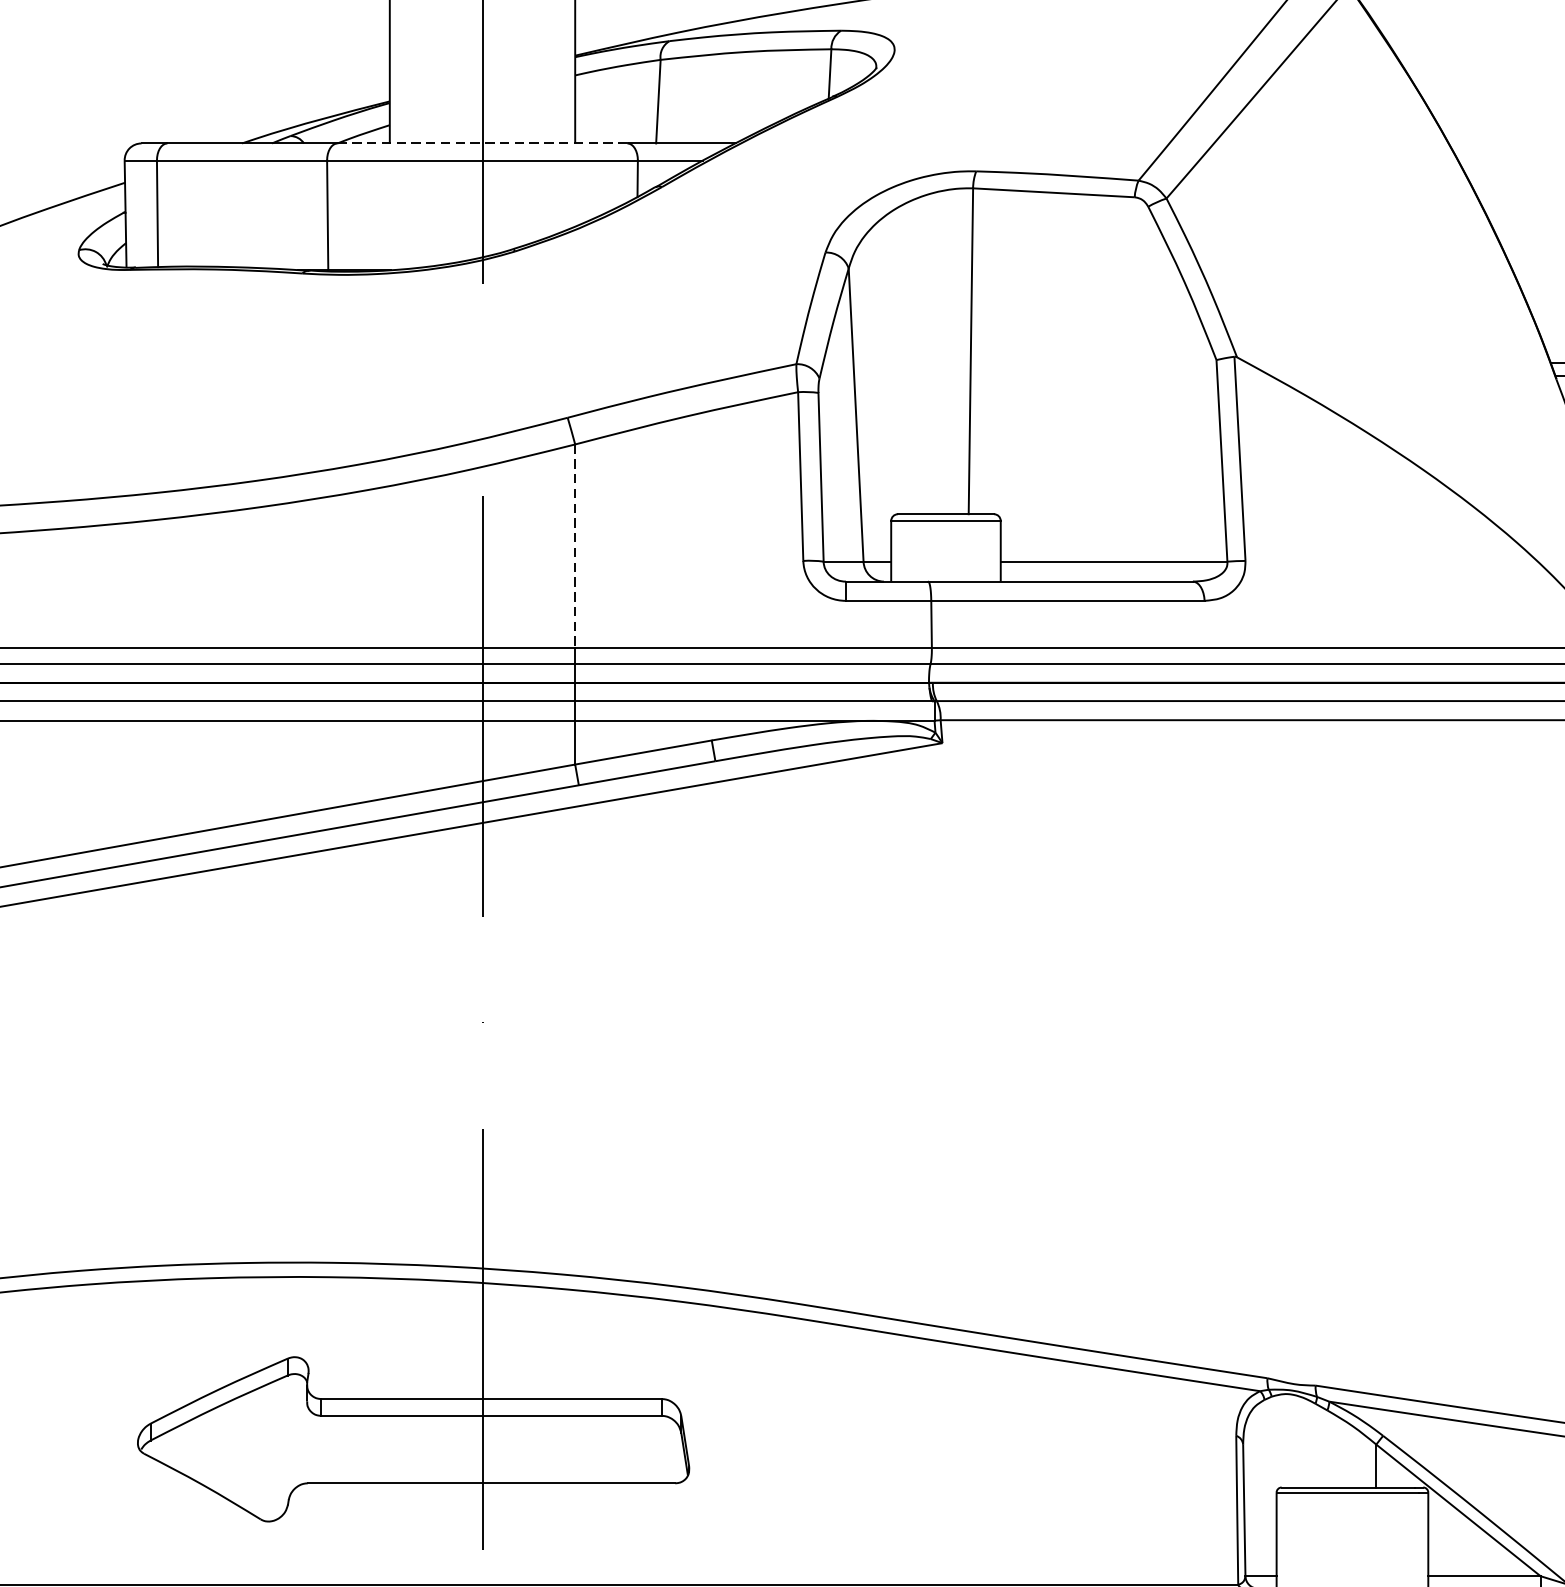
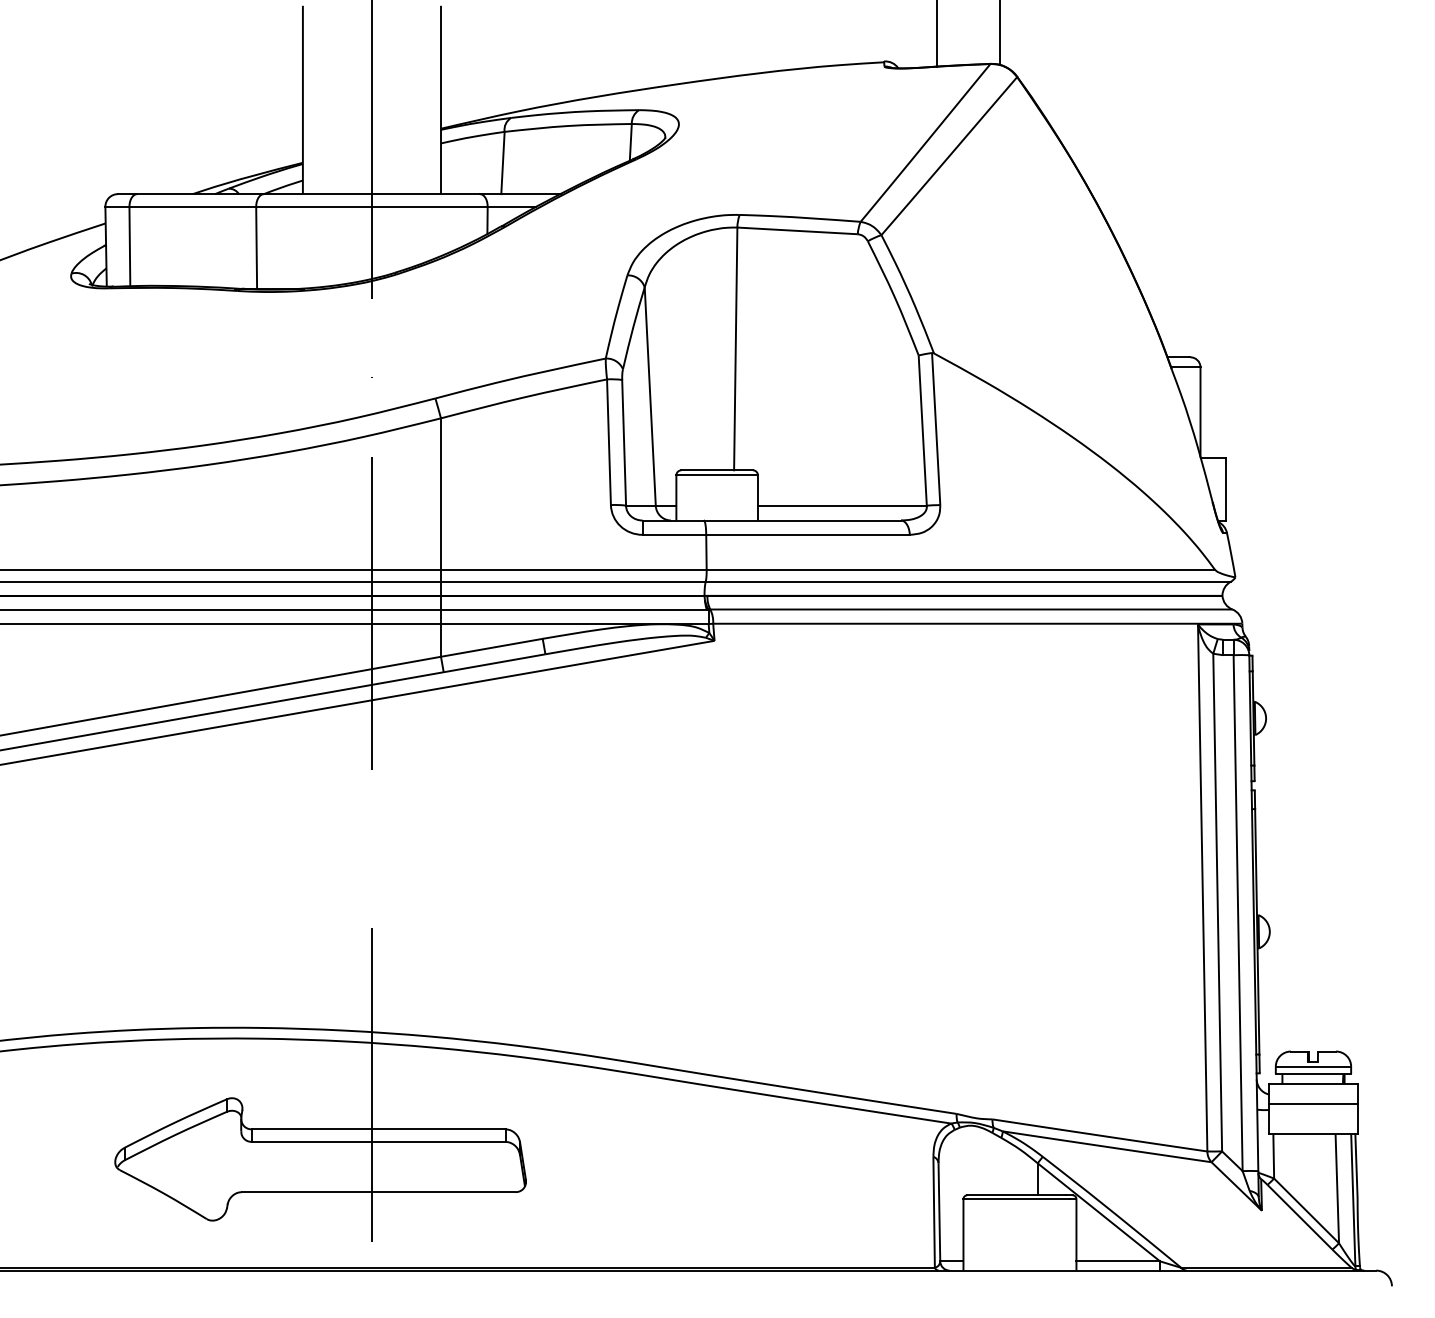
line: (483, 143) -> (372, 194), dashed -> solid
line: (575, 546) -> (441, 494), dashed -> solid

